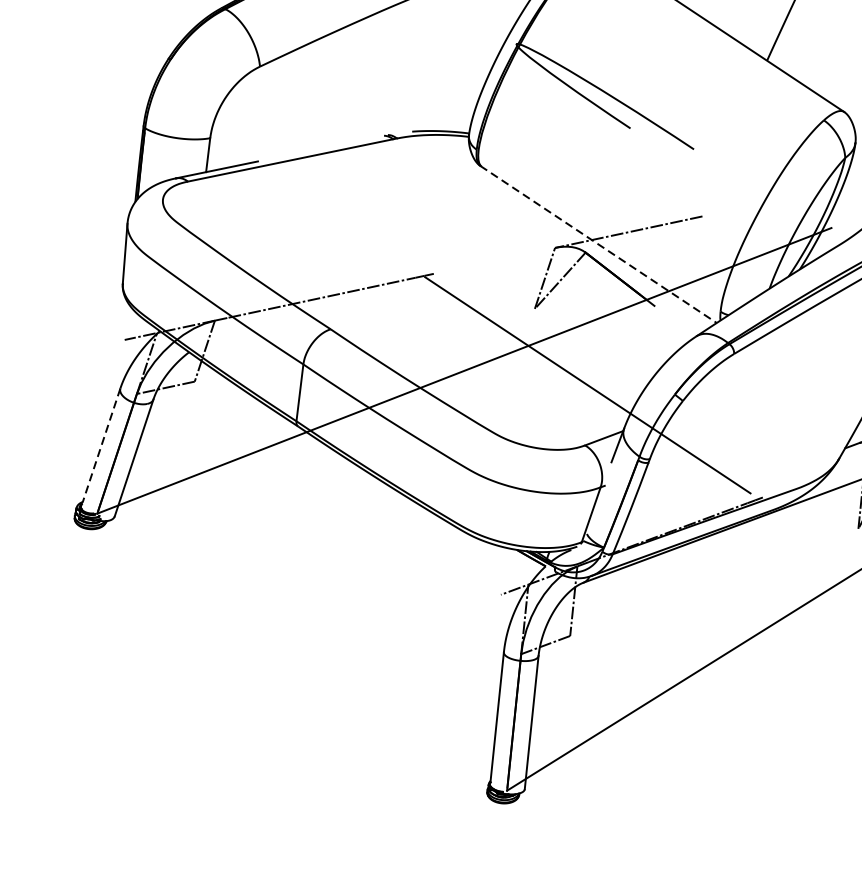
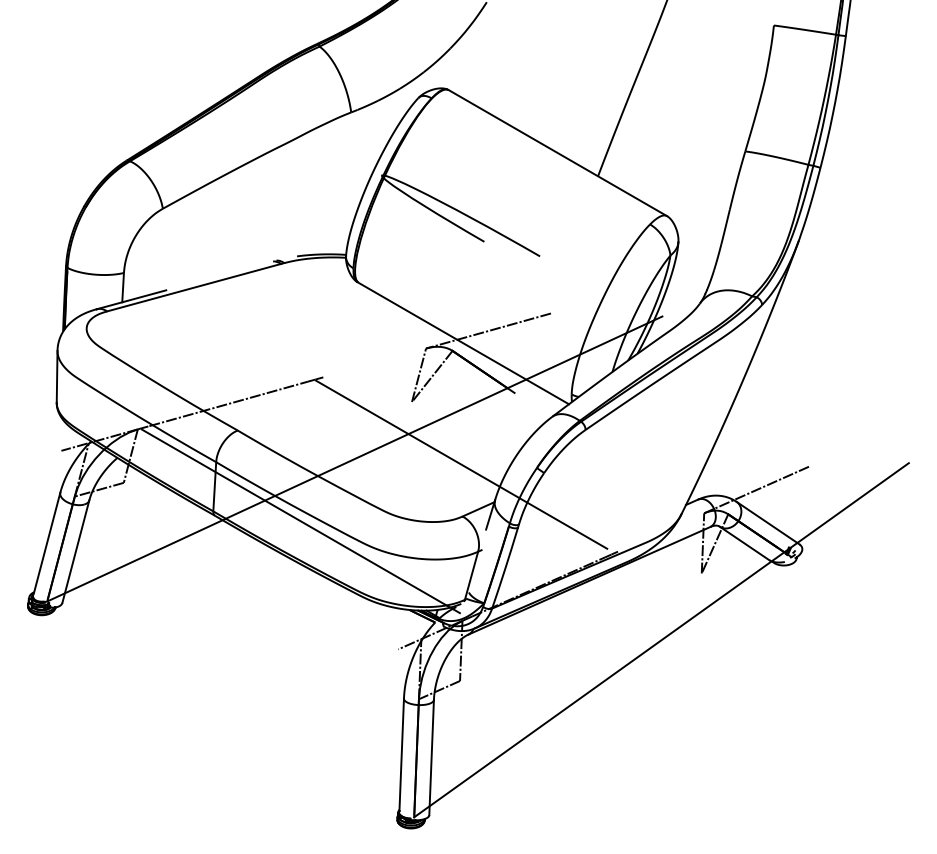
line: (598, 244) -> (463, 343), dashed -> solid
line: (396, 439) -> (300, 521), added
line: (101, 445) -> (47, 542), dashed -> solid

